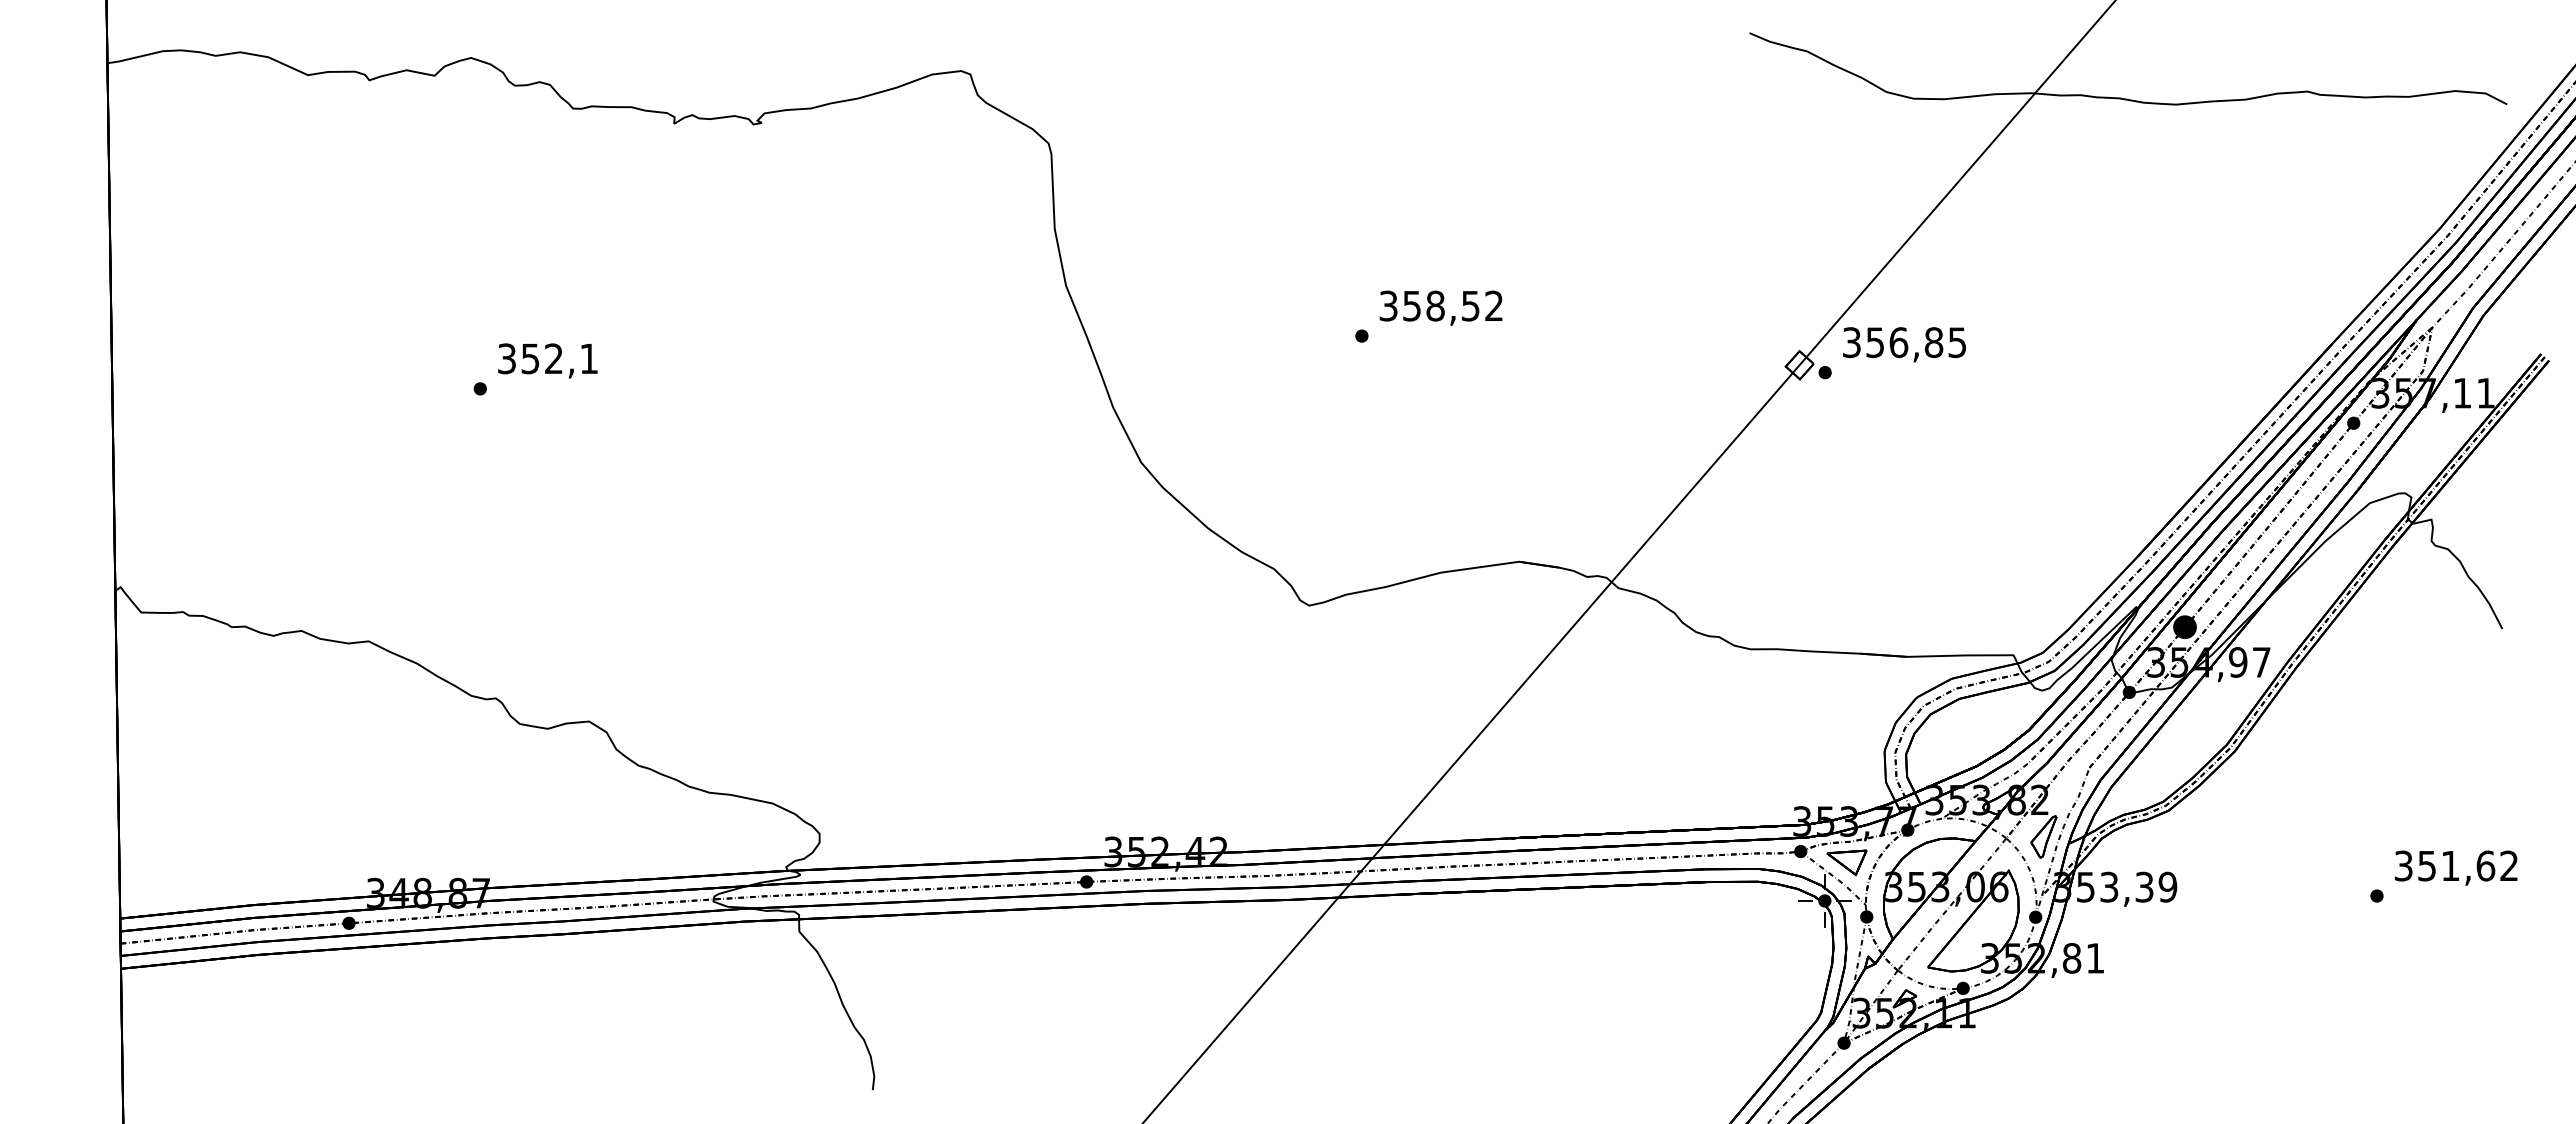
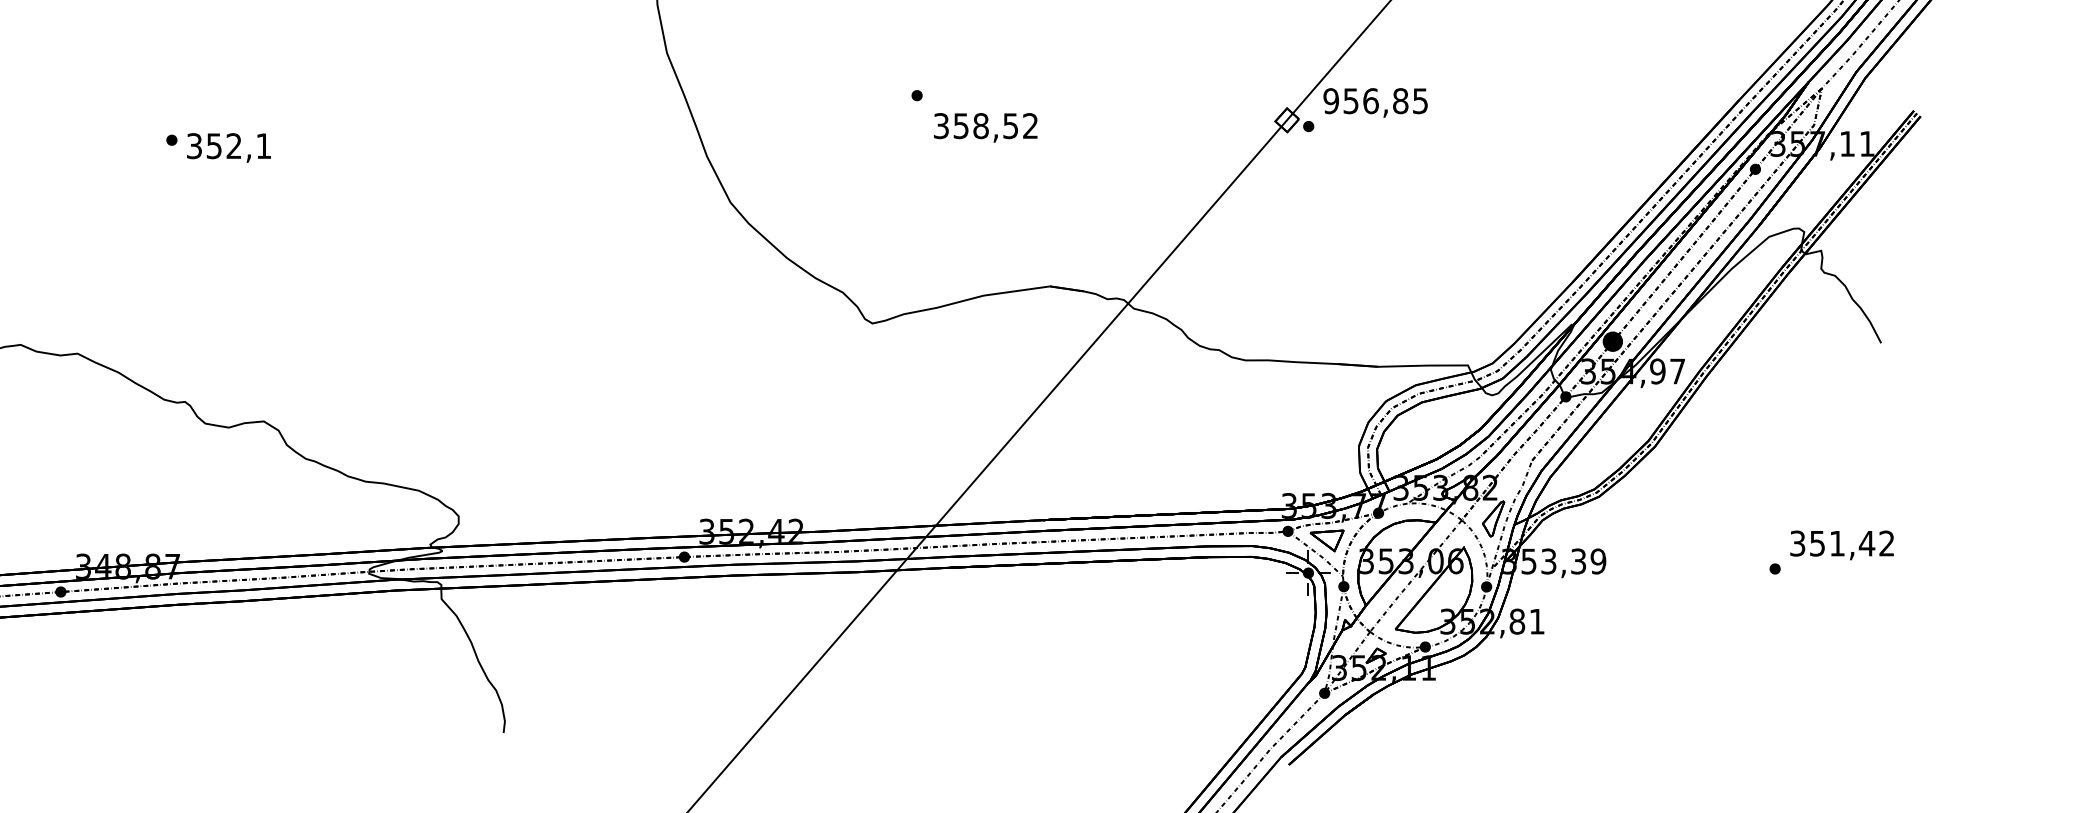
text: (1440, 307) -> (985, 127), moved
text: (1851, 342) -> (1330, 101), 356,85 -> 956,85
text: (547, 360) -> (228, 147), moved
text: (2485, 865) -> (1866, 543), 351,62 -> 351,42

